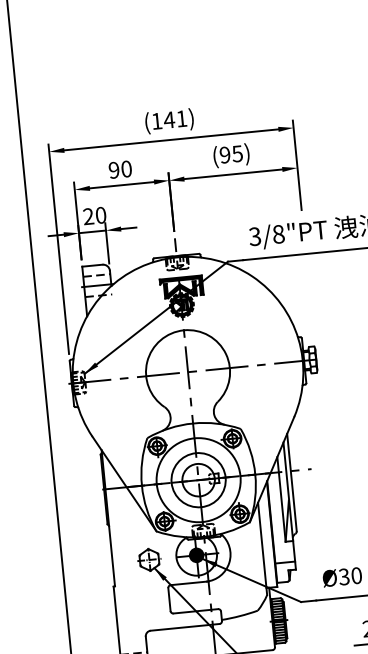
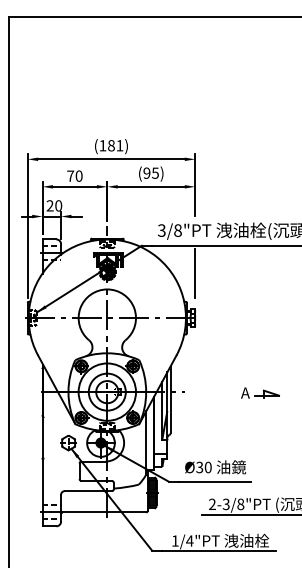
text: (169, 119) -> (111, 145), (141) -> (181)
text: (113, 169) -> (70, 175), 90 -> 70
line: (310, 294) -> (195, 273), added

